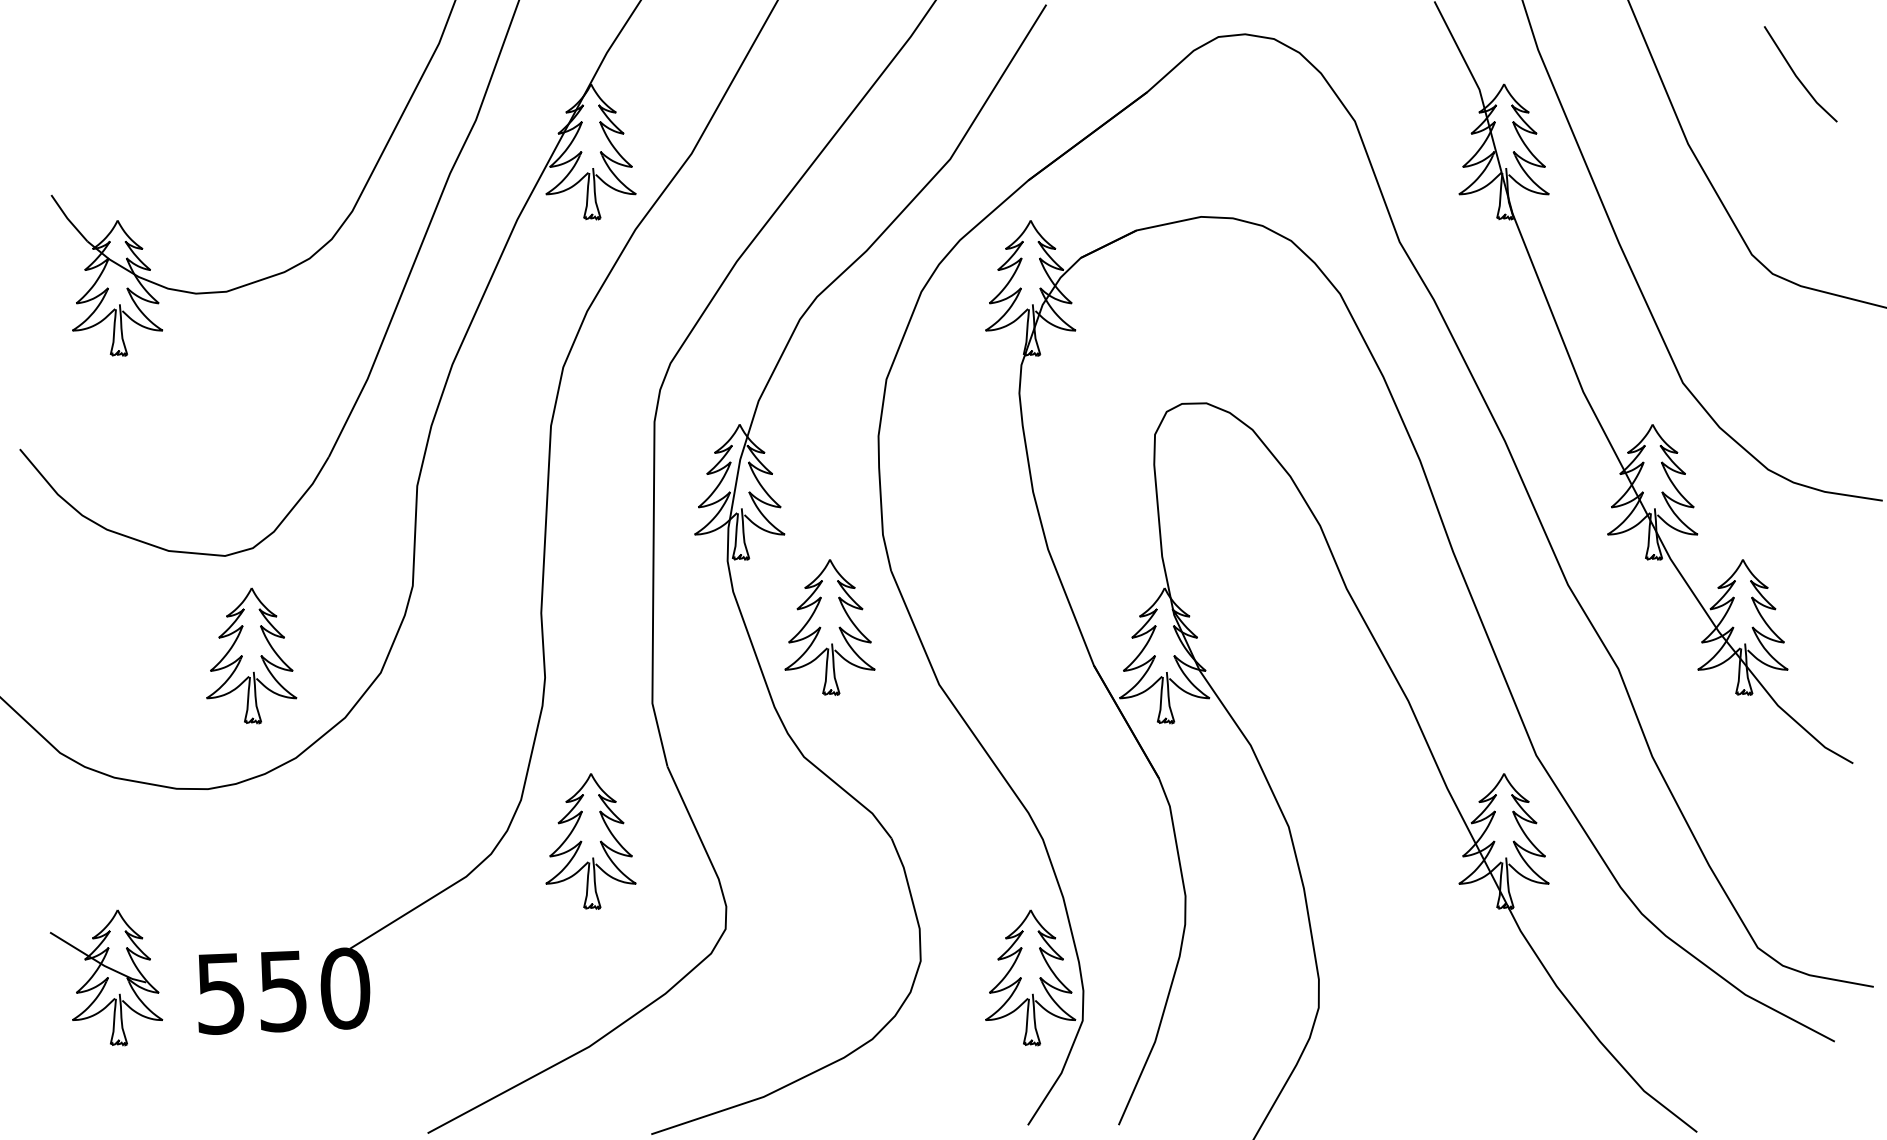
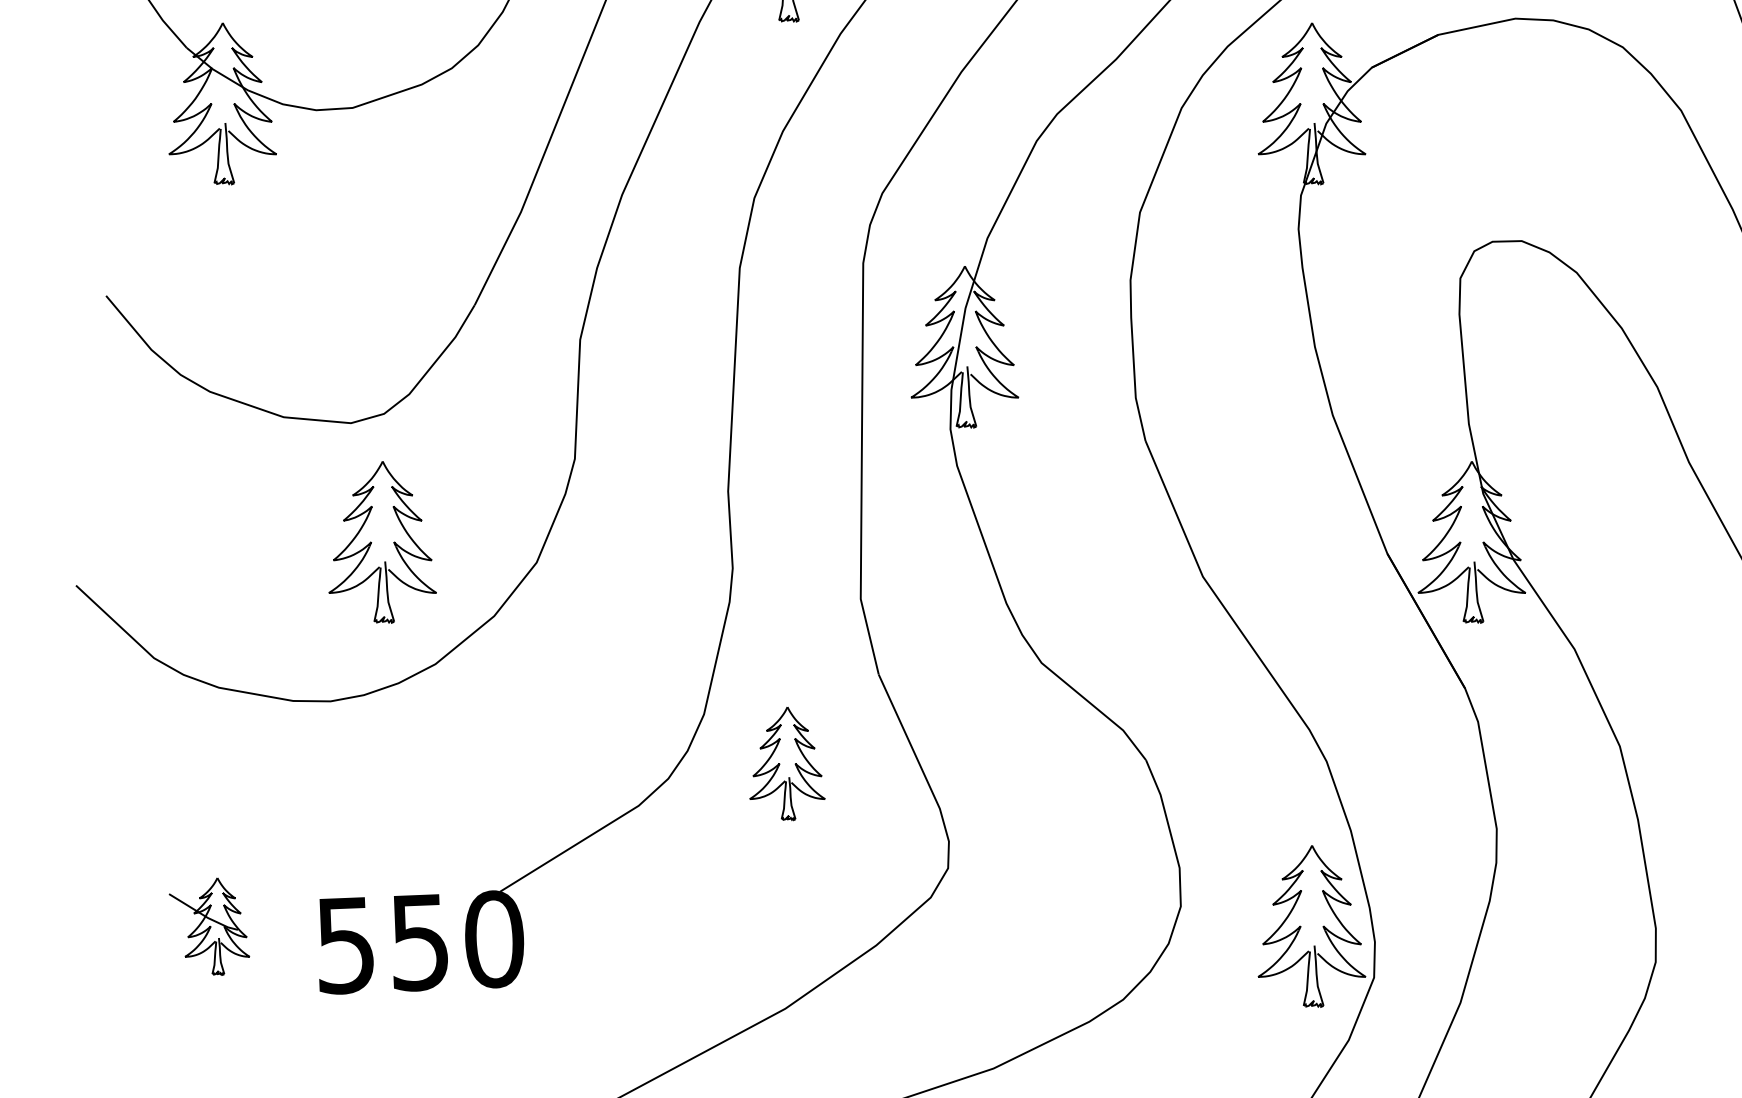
part: (829, 627) -> (1072, 508), removed
part: (590, 841) -> (786, 763), size x0.7
part: (106, 977) -> (209, 926), size x0.6

